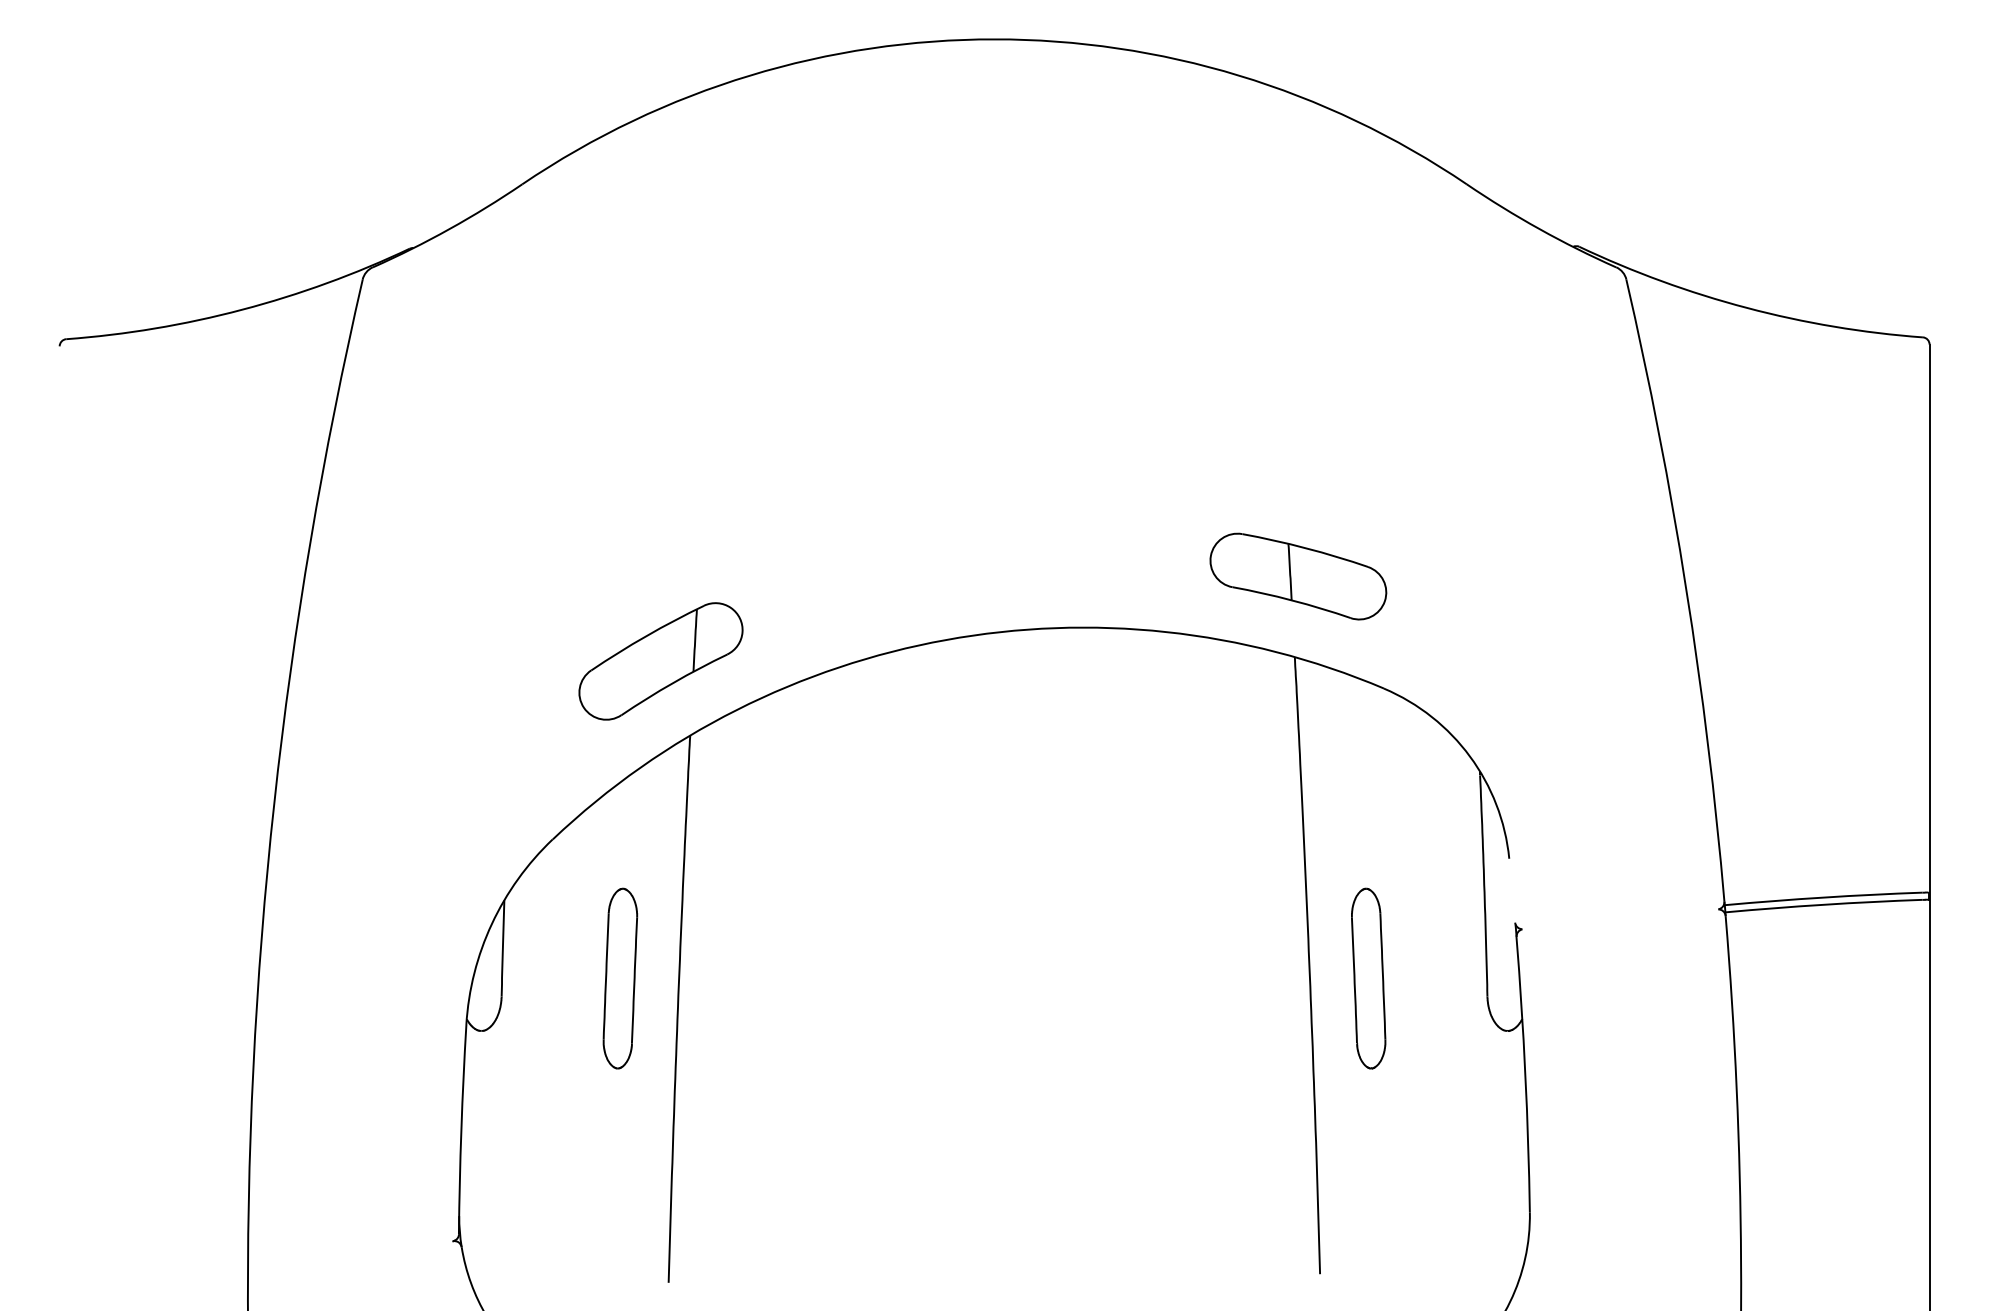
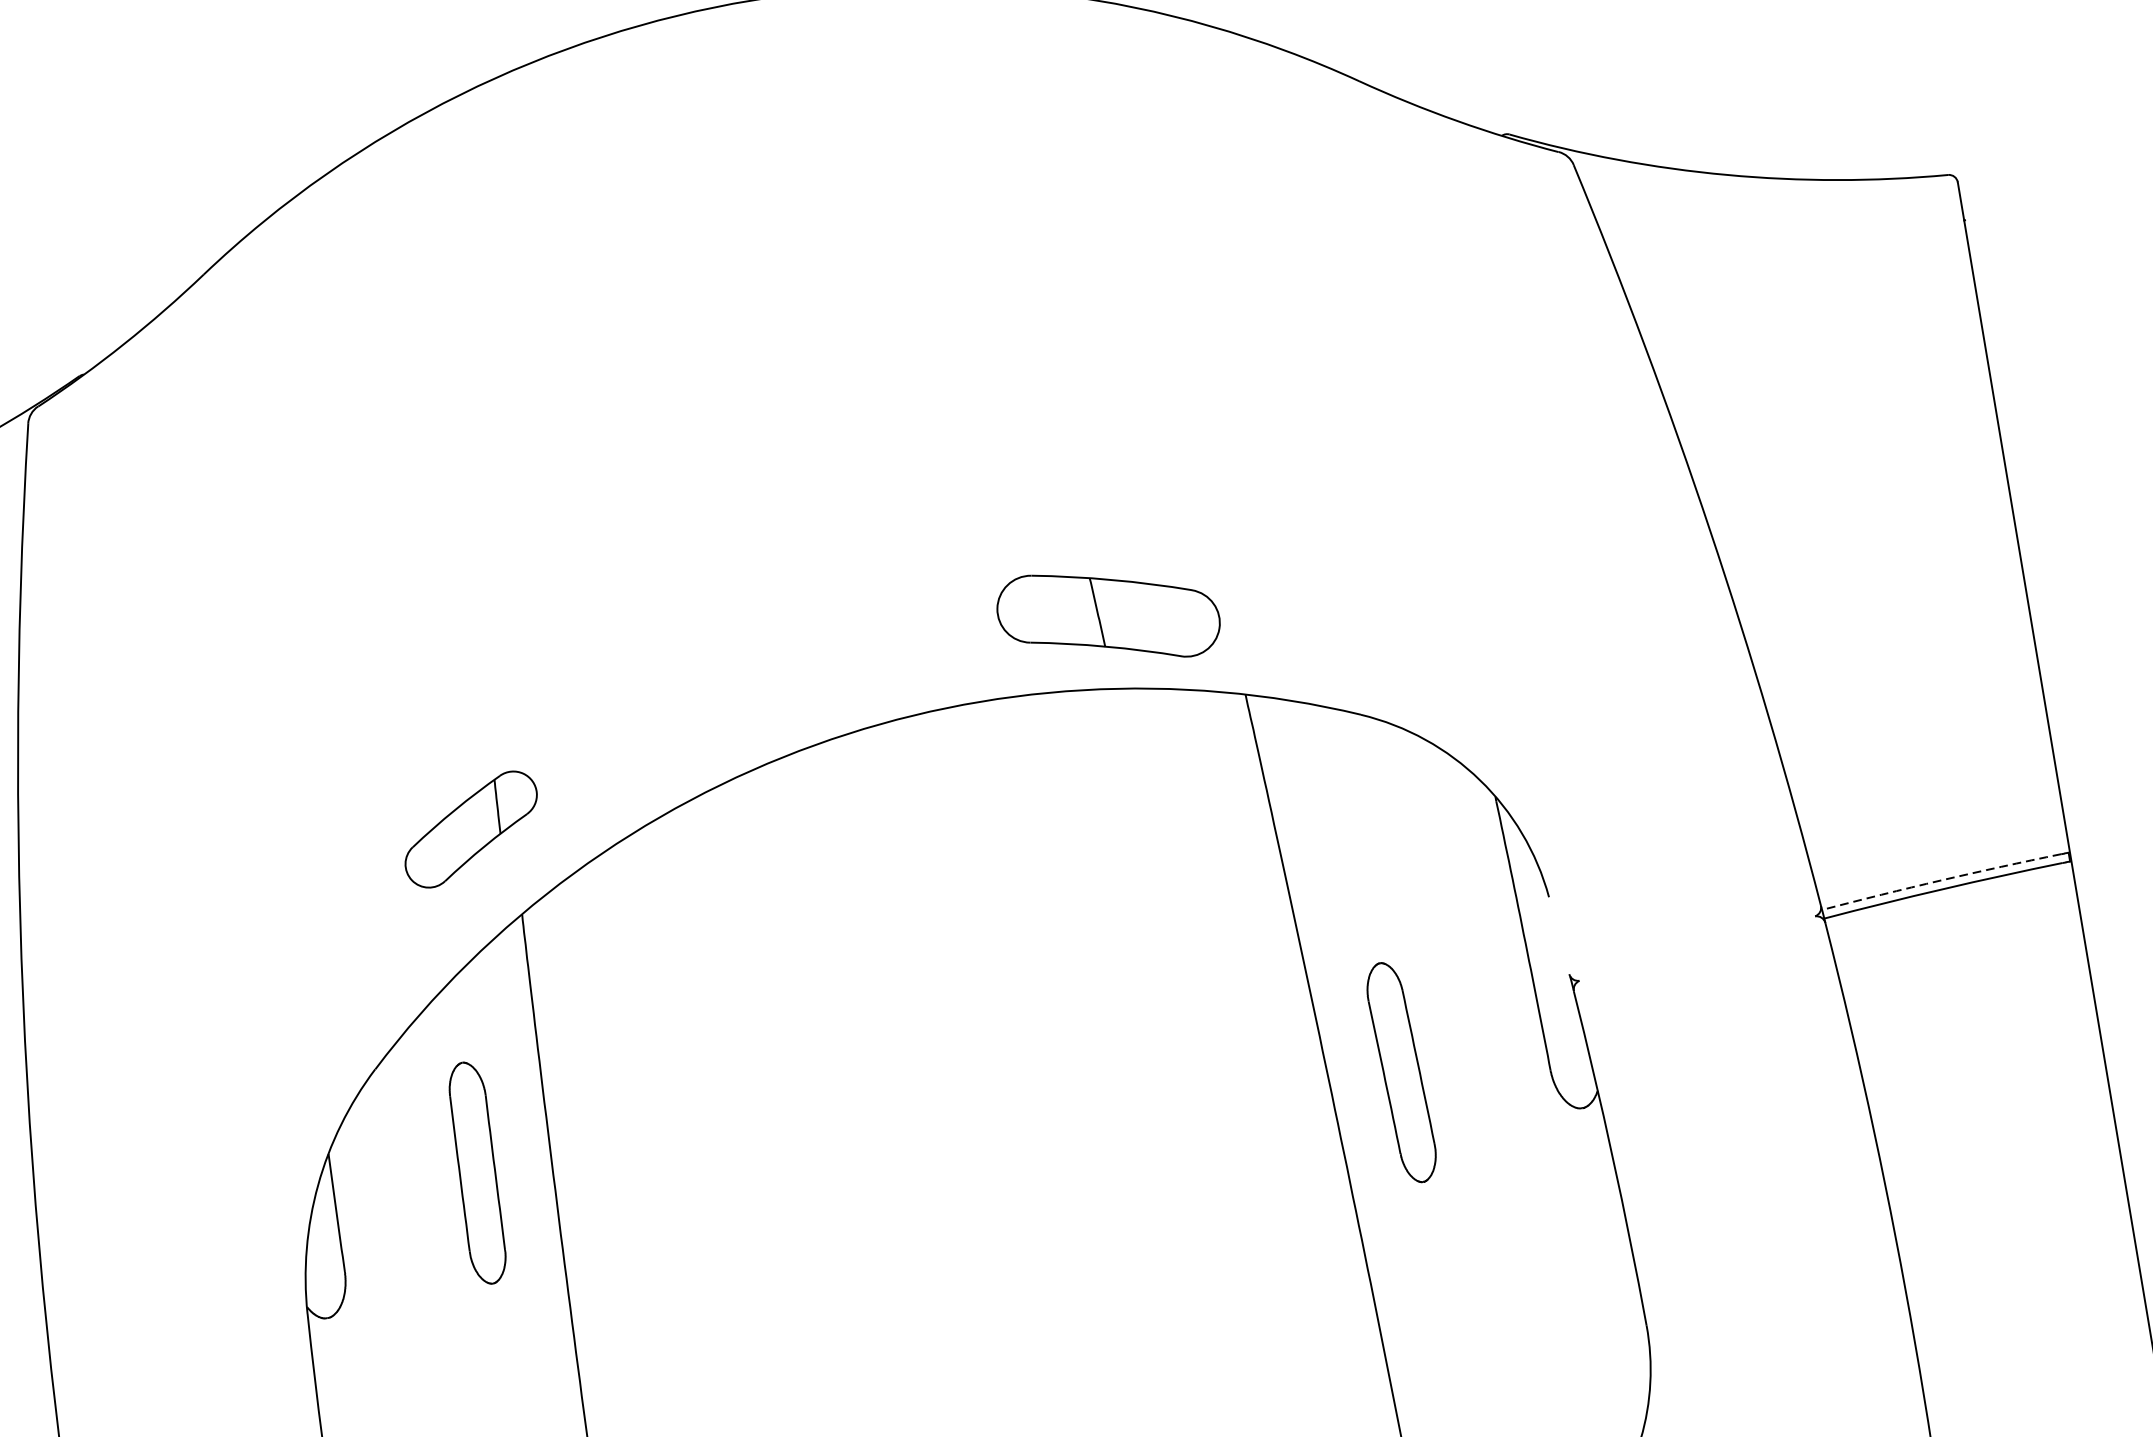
part: (1298, 576) -> (1108, 616), moved
part: (660, 661) -> (470, 829), size x0.7
arc: (1823, 897) -> (1941, 880), solid -> dashed
part: (620, 978) -> (477, 1173), moved

